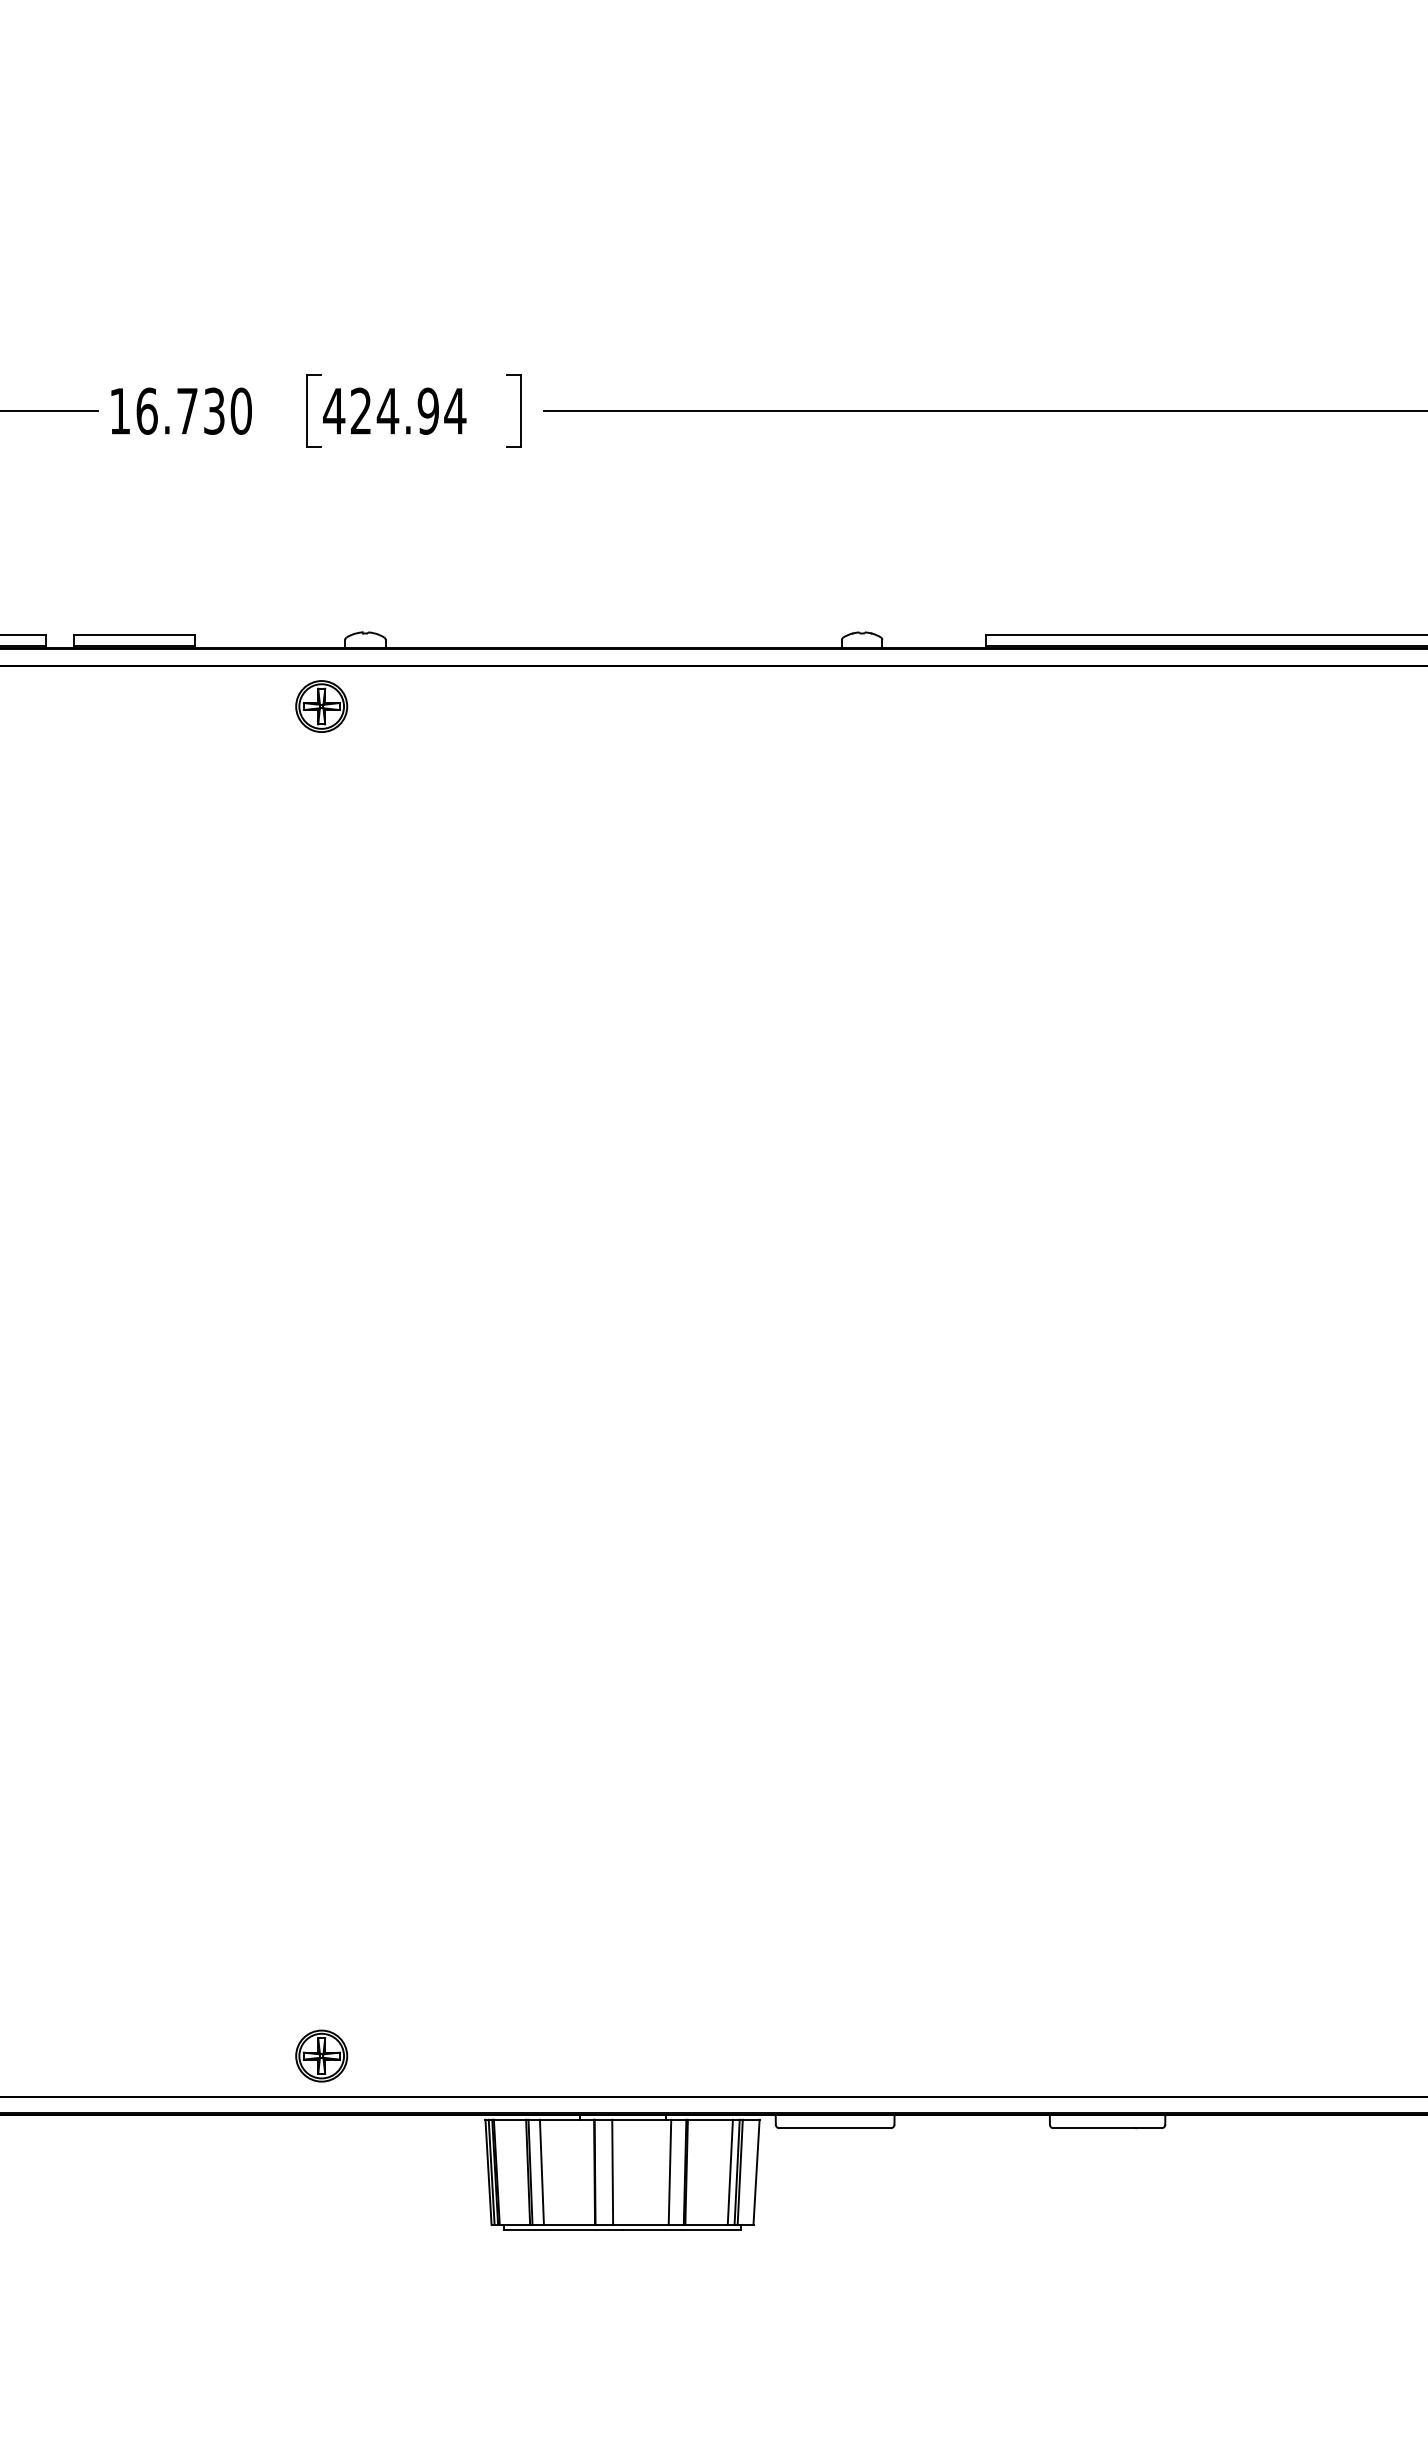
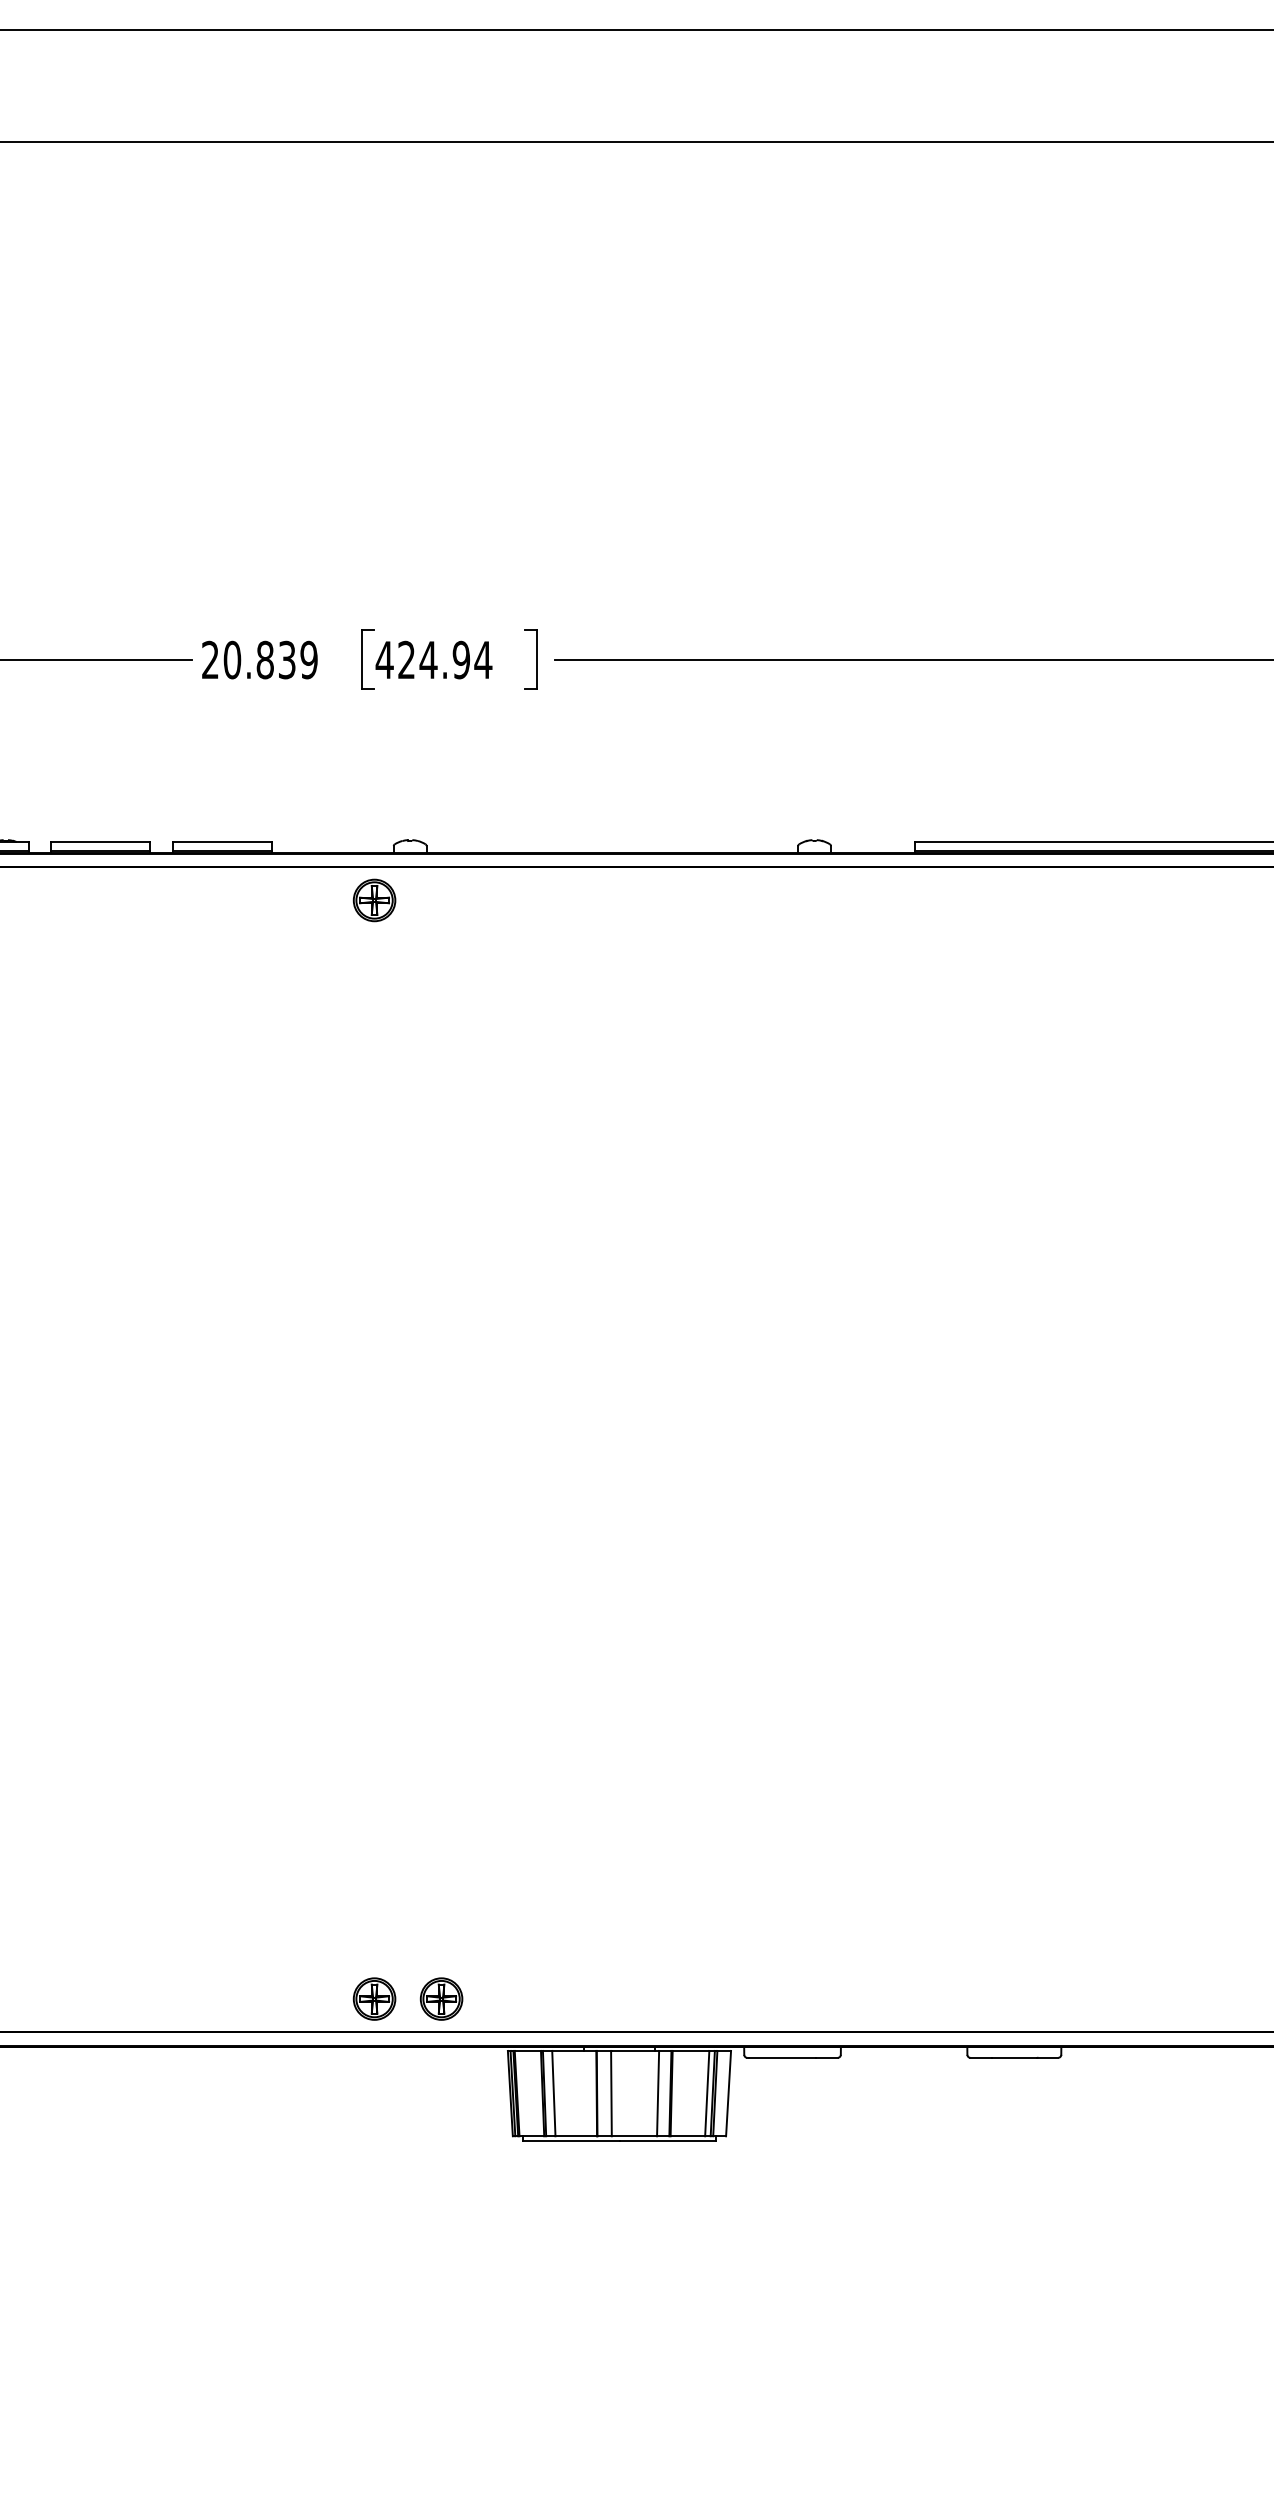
text: (180, 410) -> (259, 659), 16.730 -> 20.839
part: (403, 2055) -> (441, 1998), added

